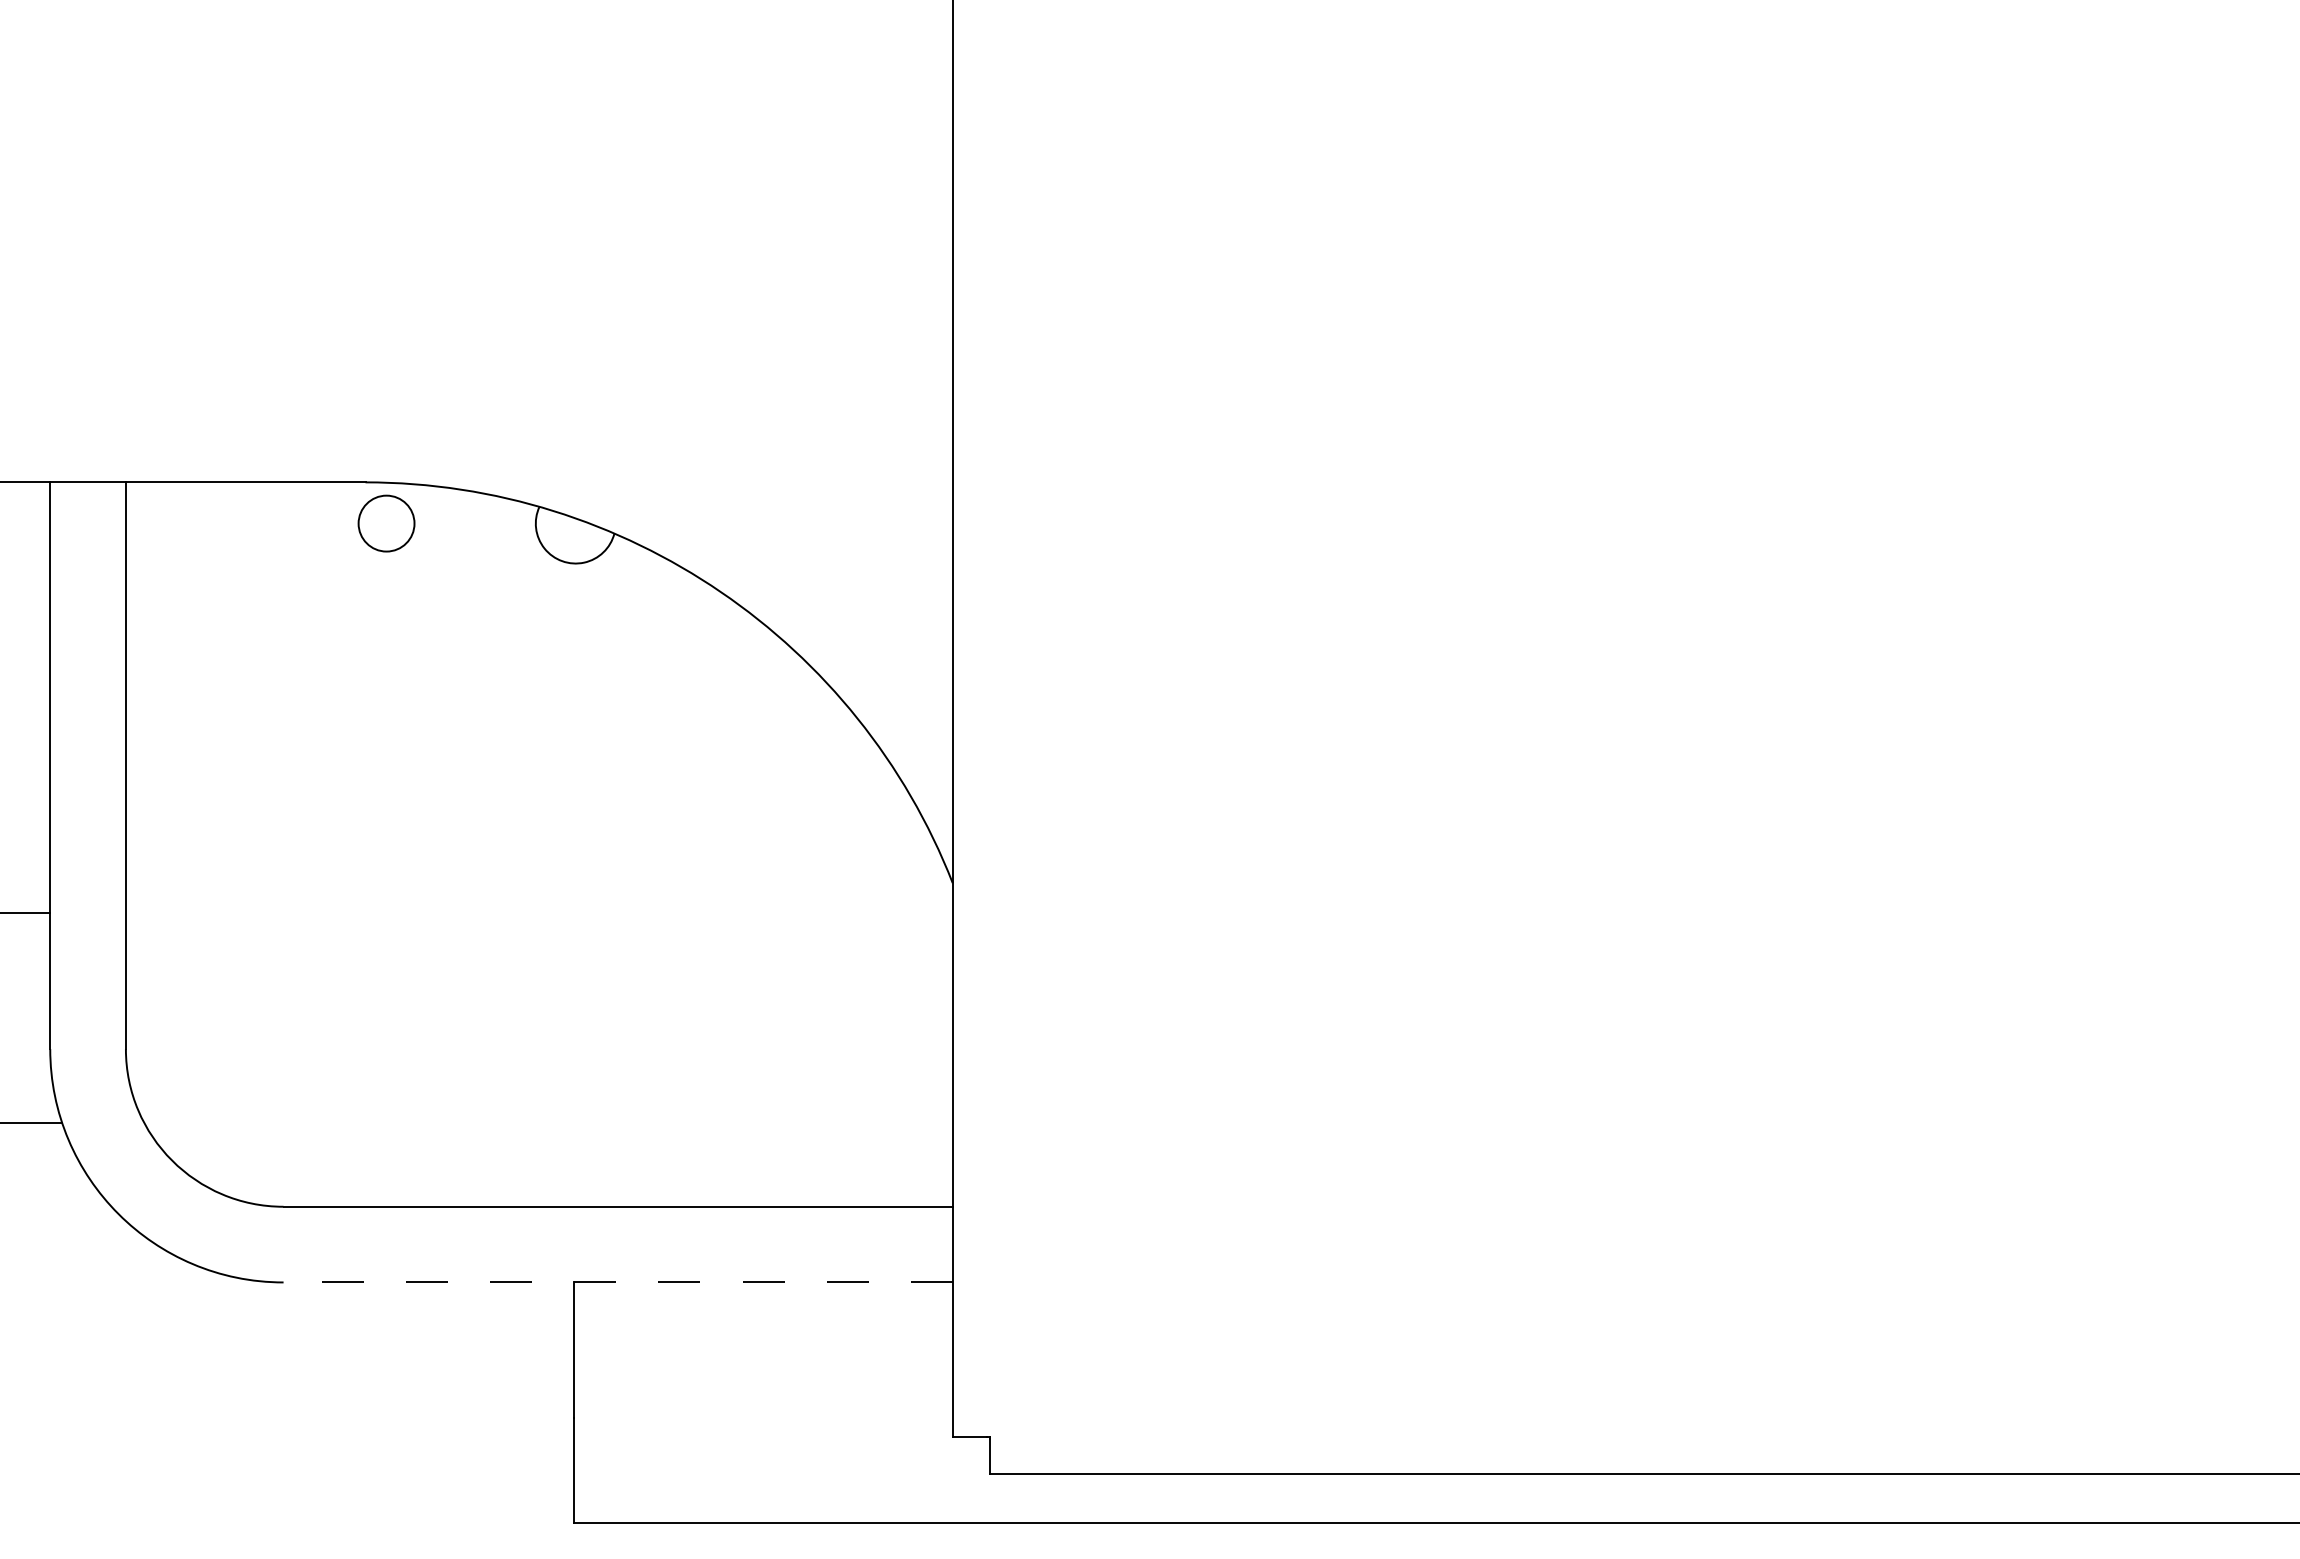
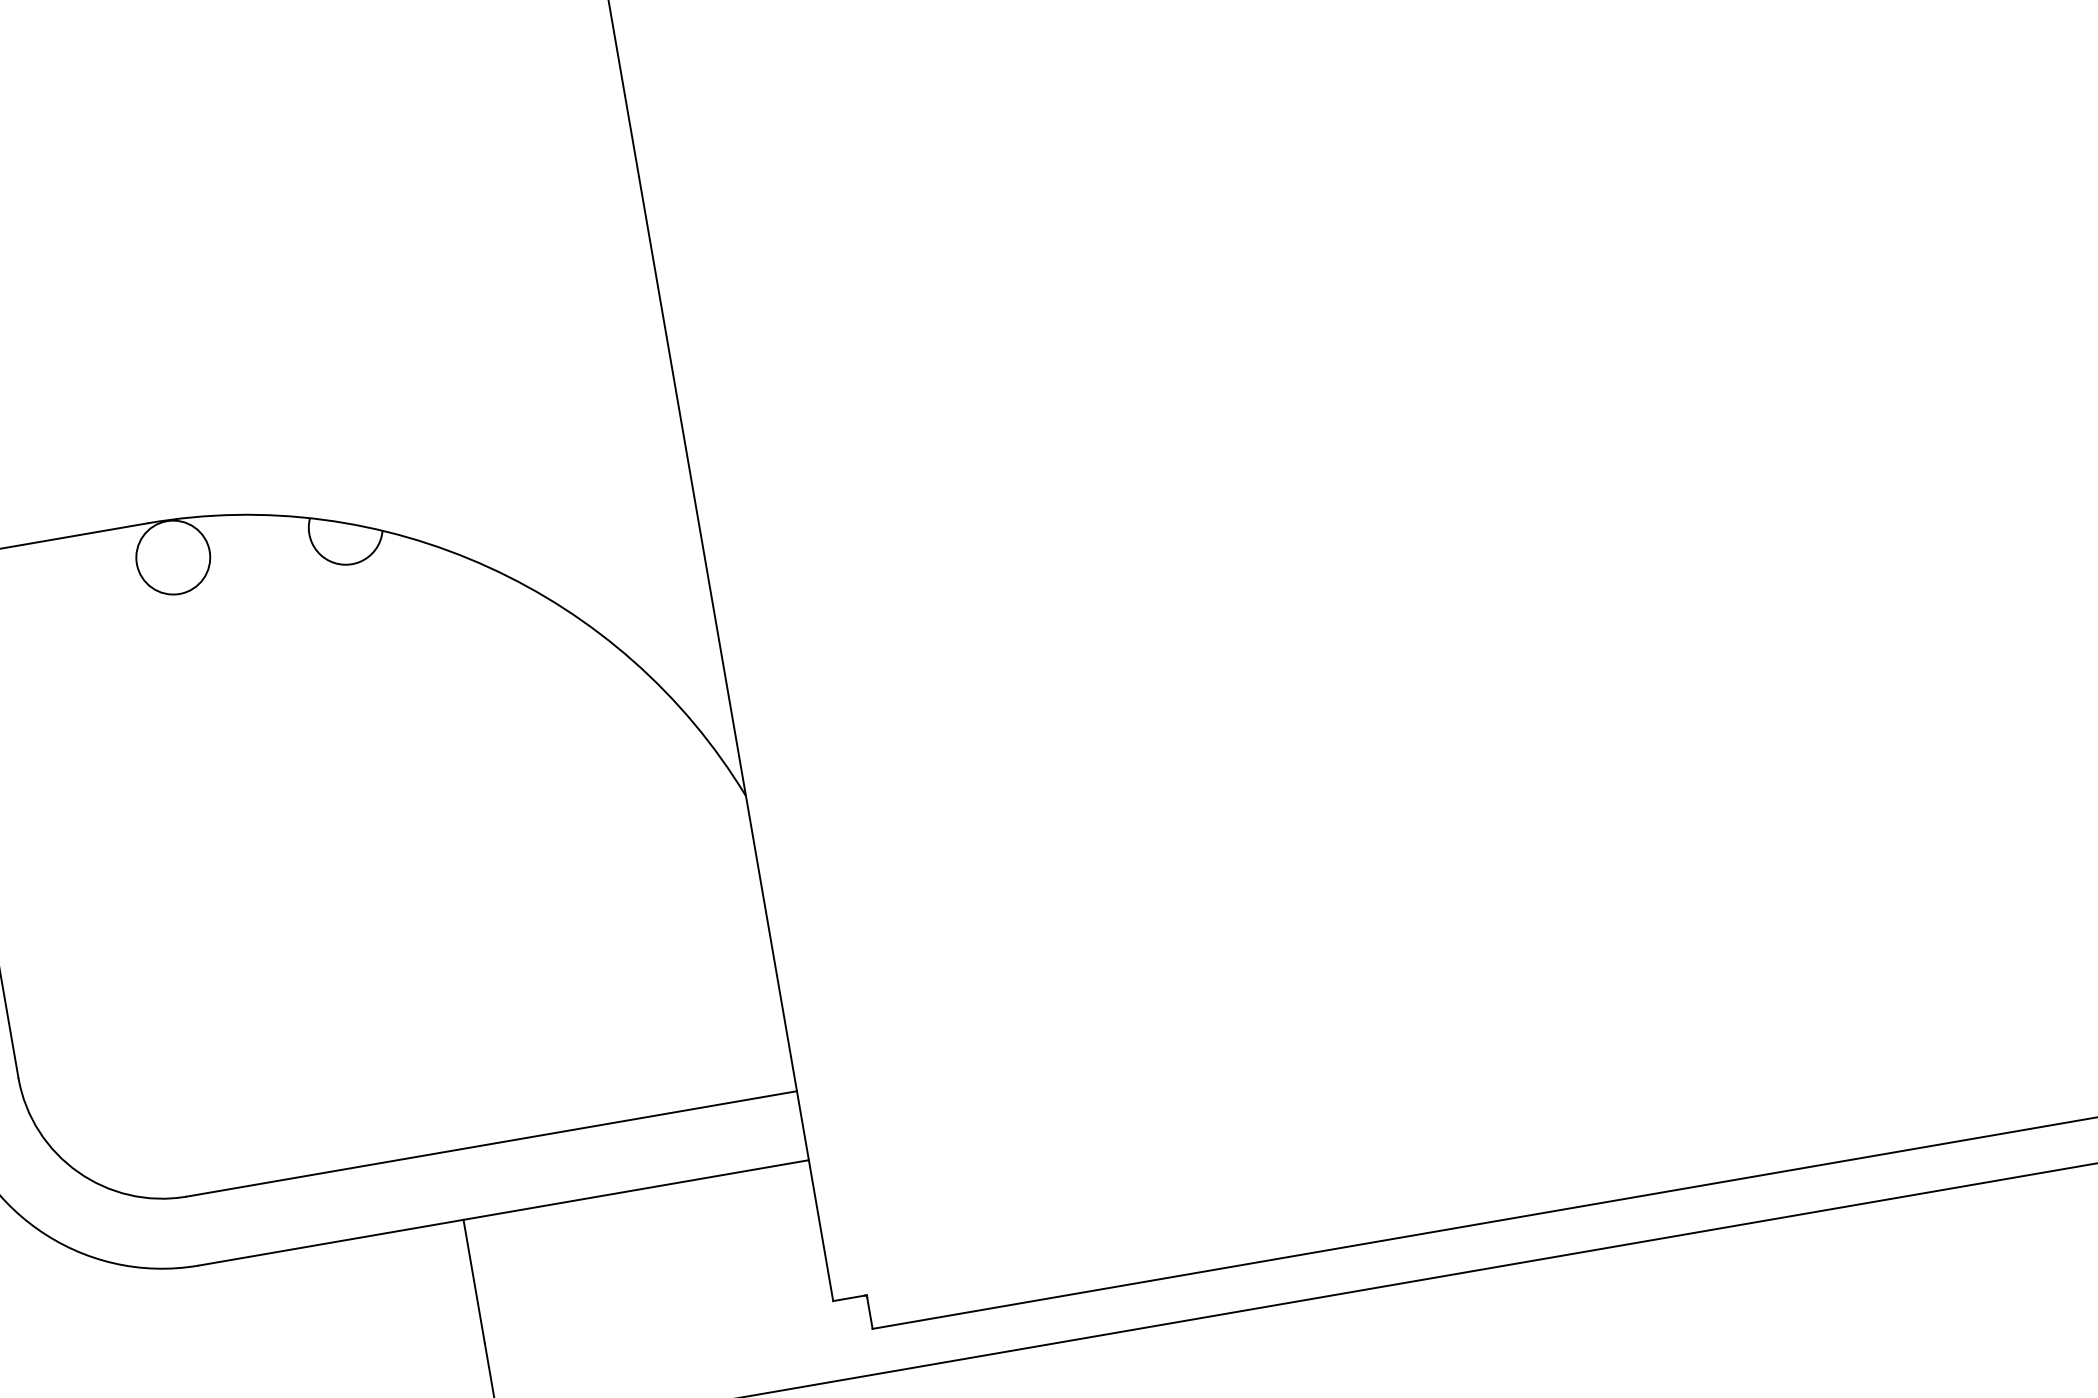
circle: (386, 523) -> (173, 557), size x1.43
line: (618, 1282) -> (504, 1212), dashed -> solid

